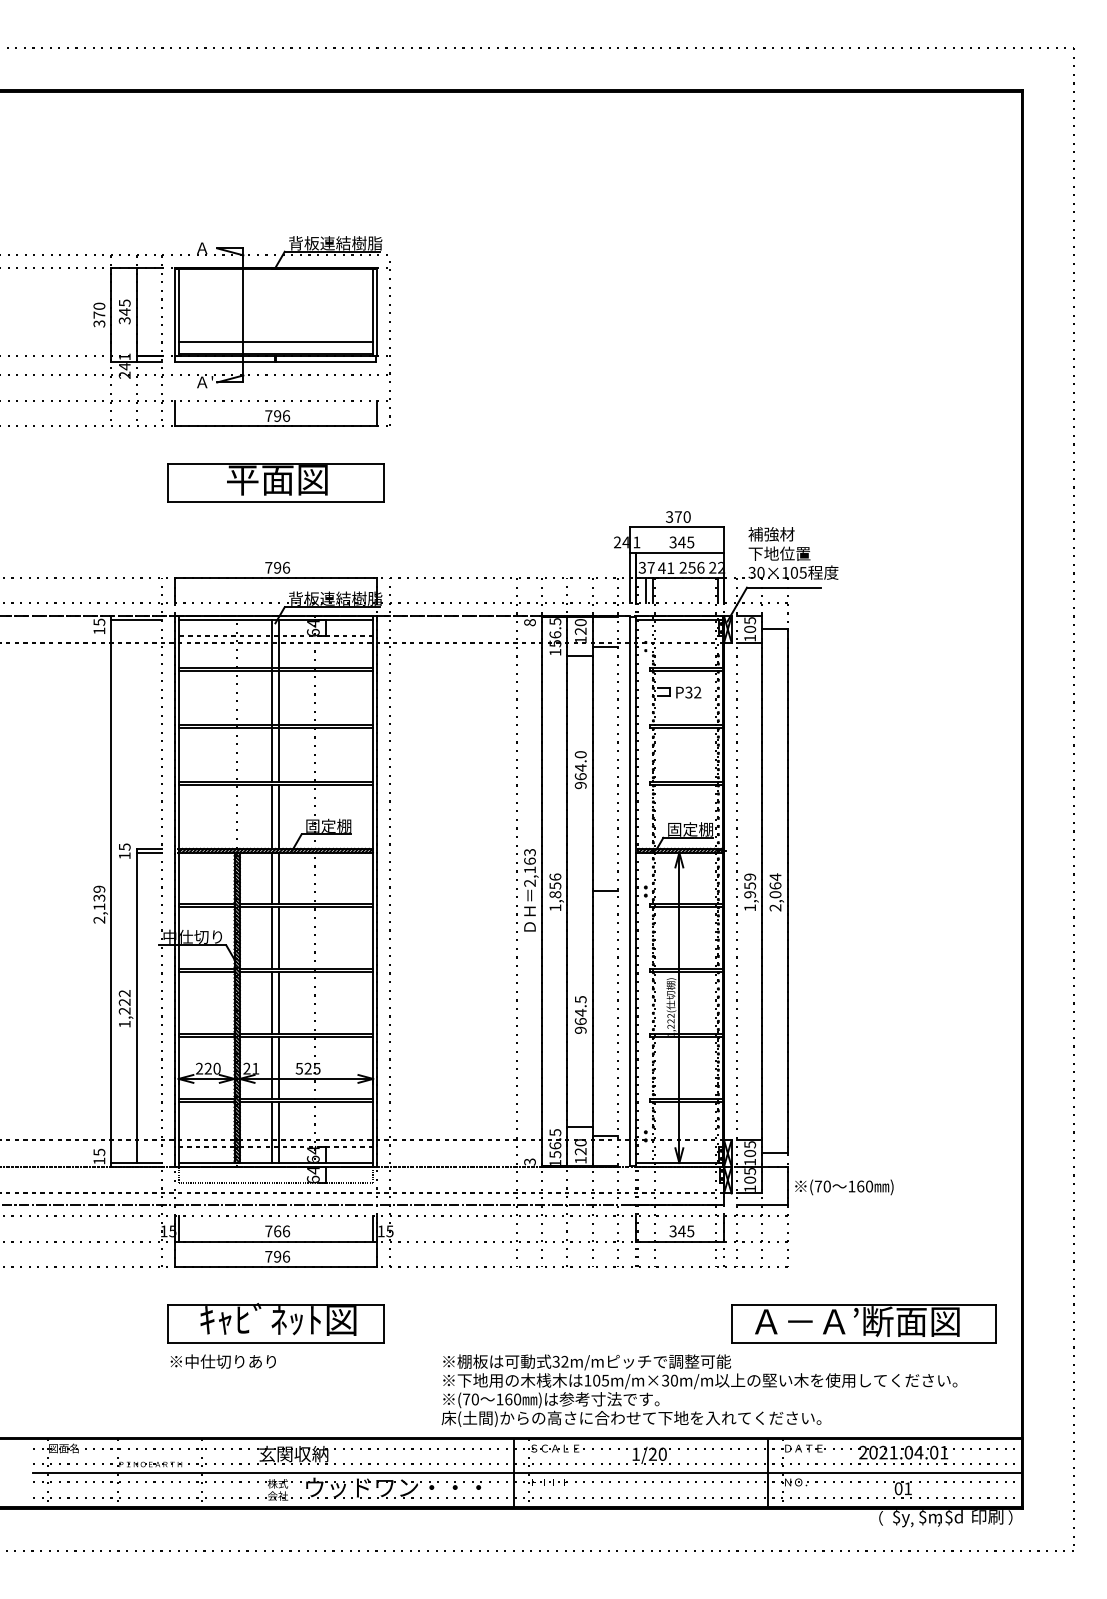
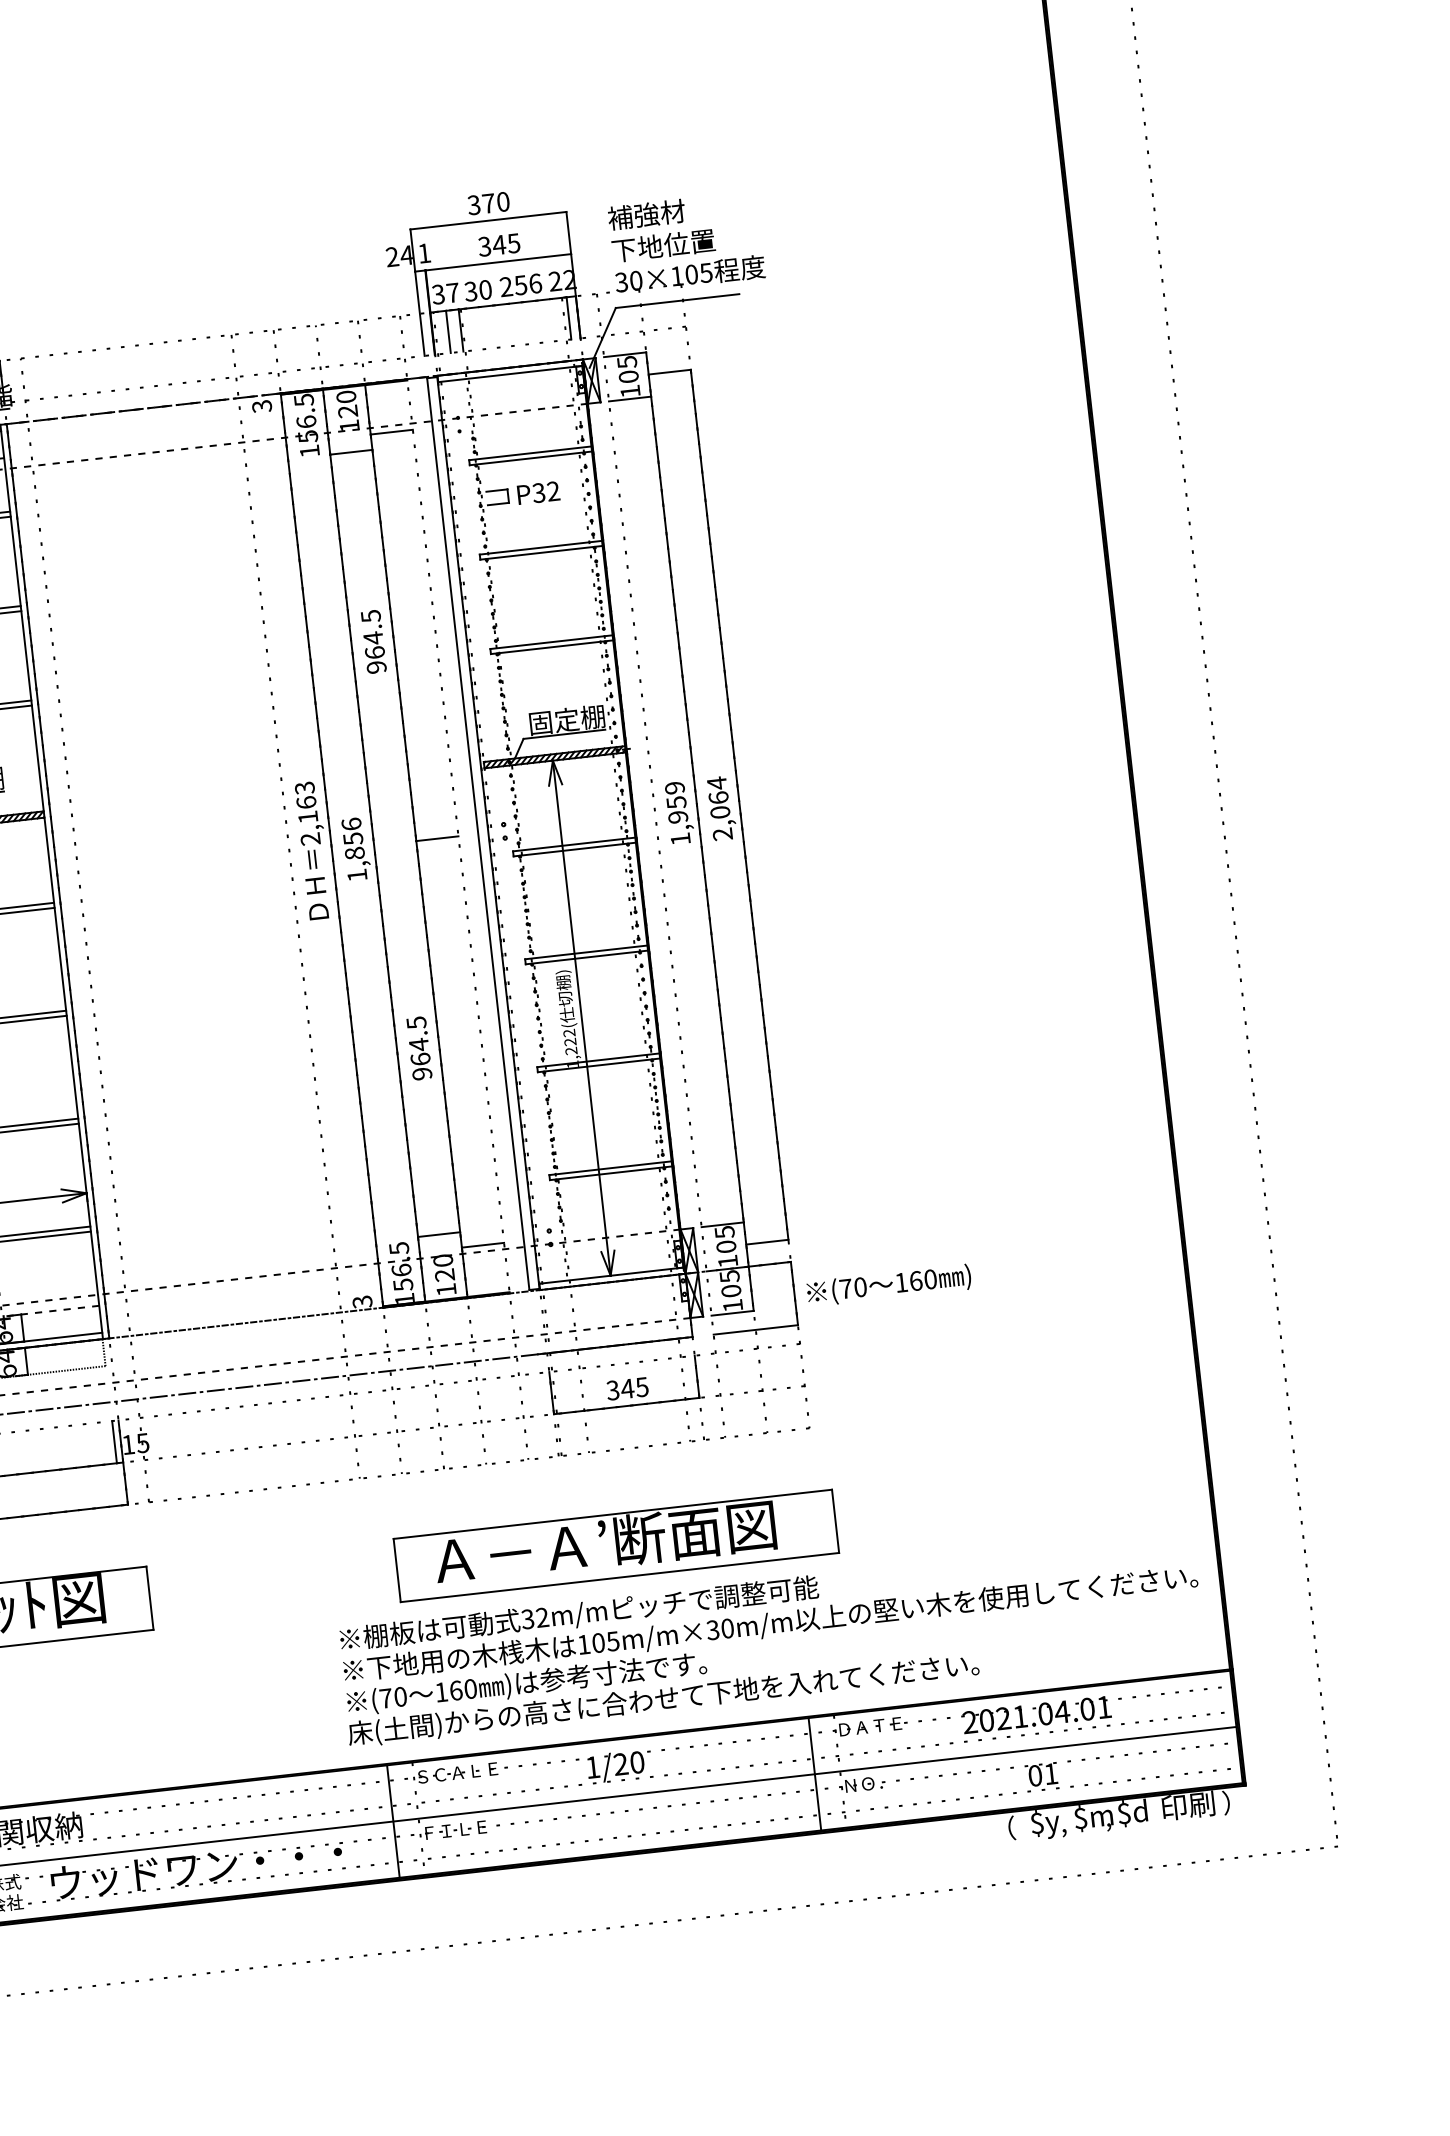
text: (666, 568) -> (478, 291), 41 -> 30
text: (529, 622) -> (261, 406), 8 -> 3
text: (580, 754) -> (370, 615), 964.0 -> 964.5
part: (863, 1323) -> (615, 1544), moved
text: (699, 1390) -> (771, 1640), moved

